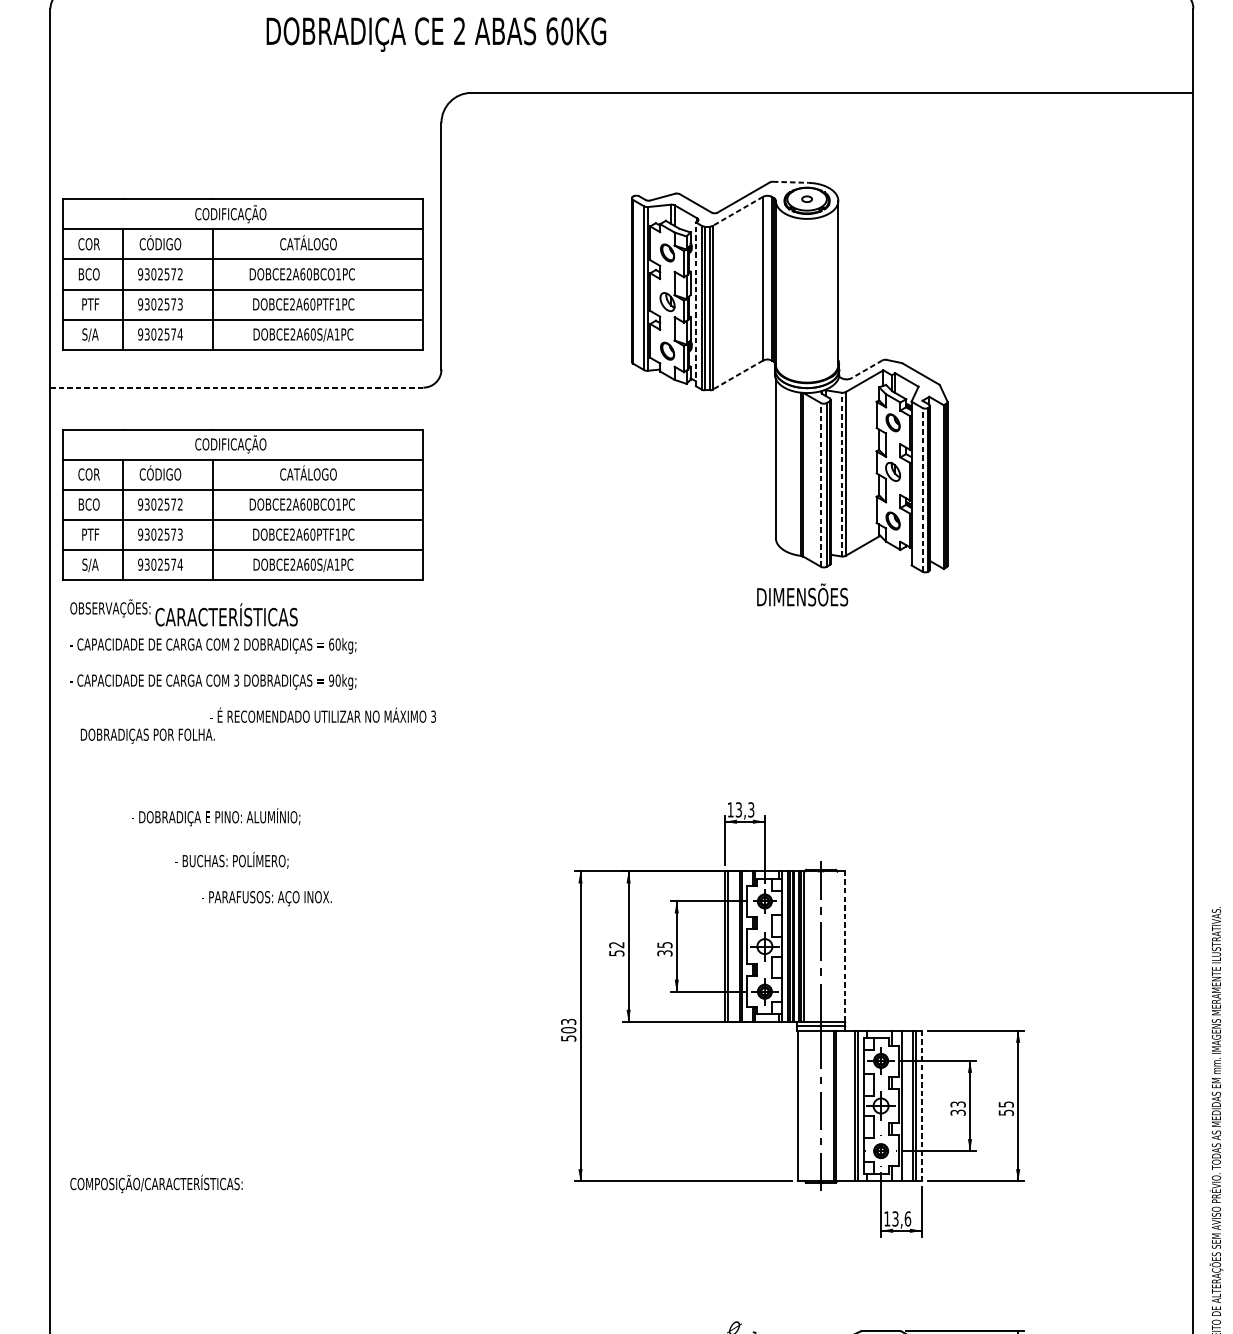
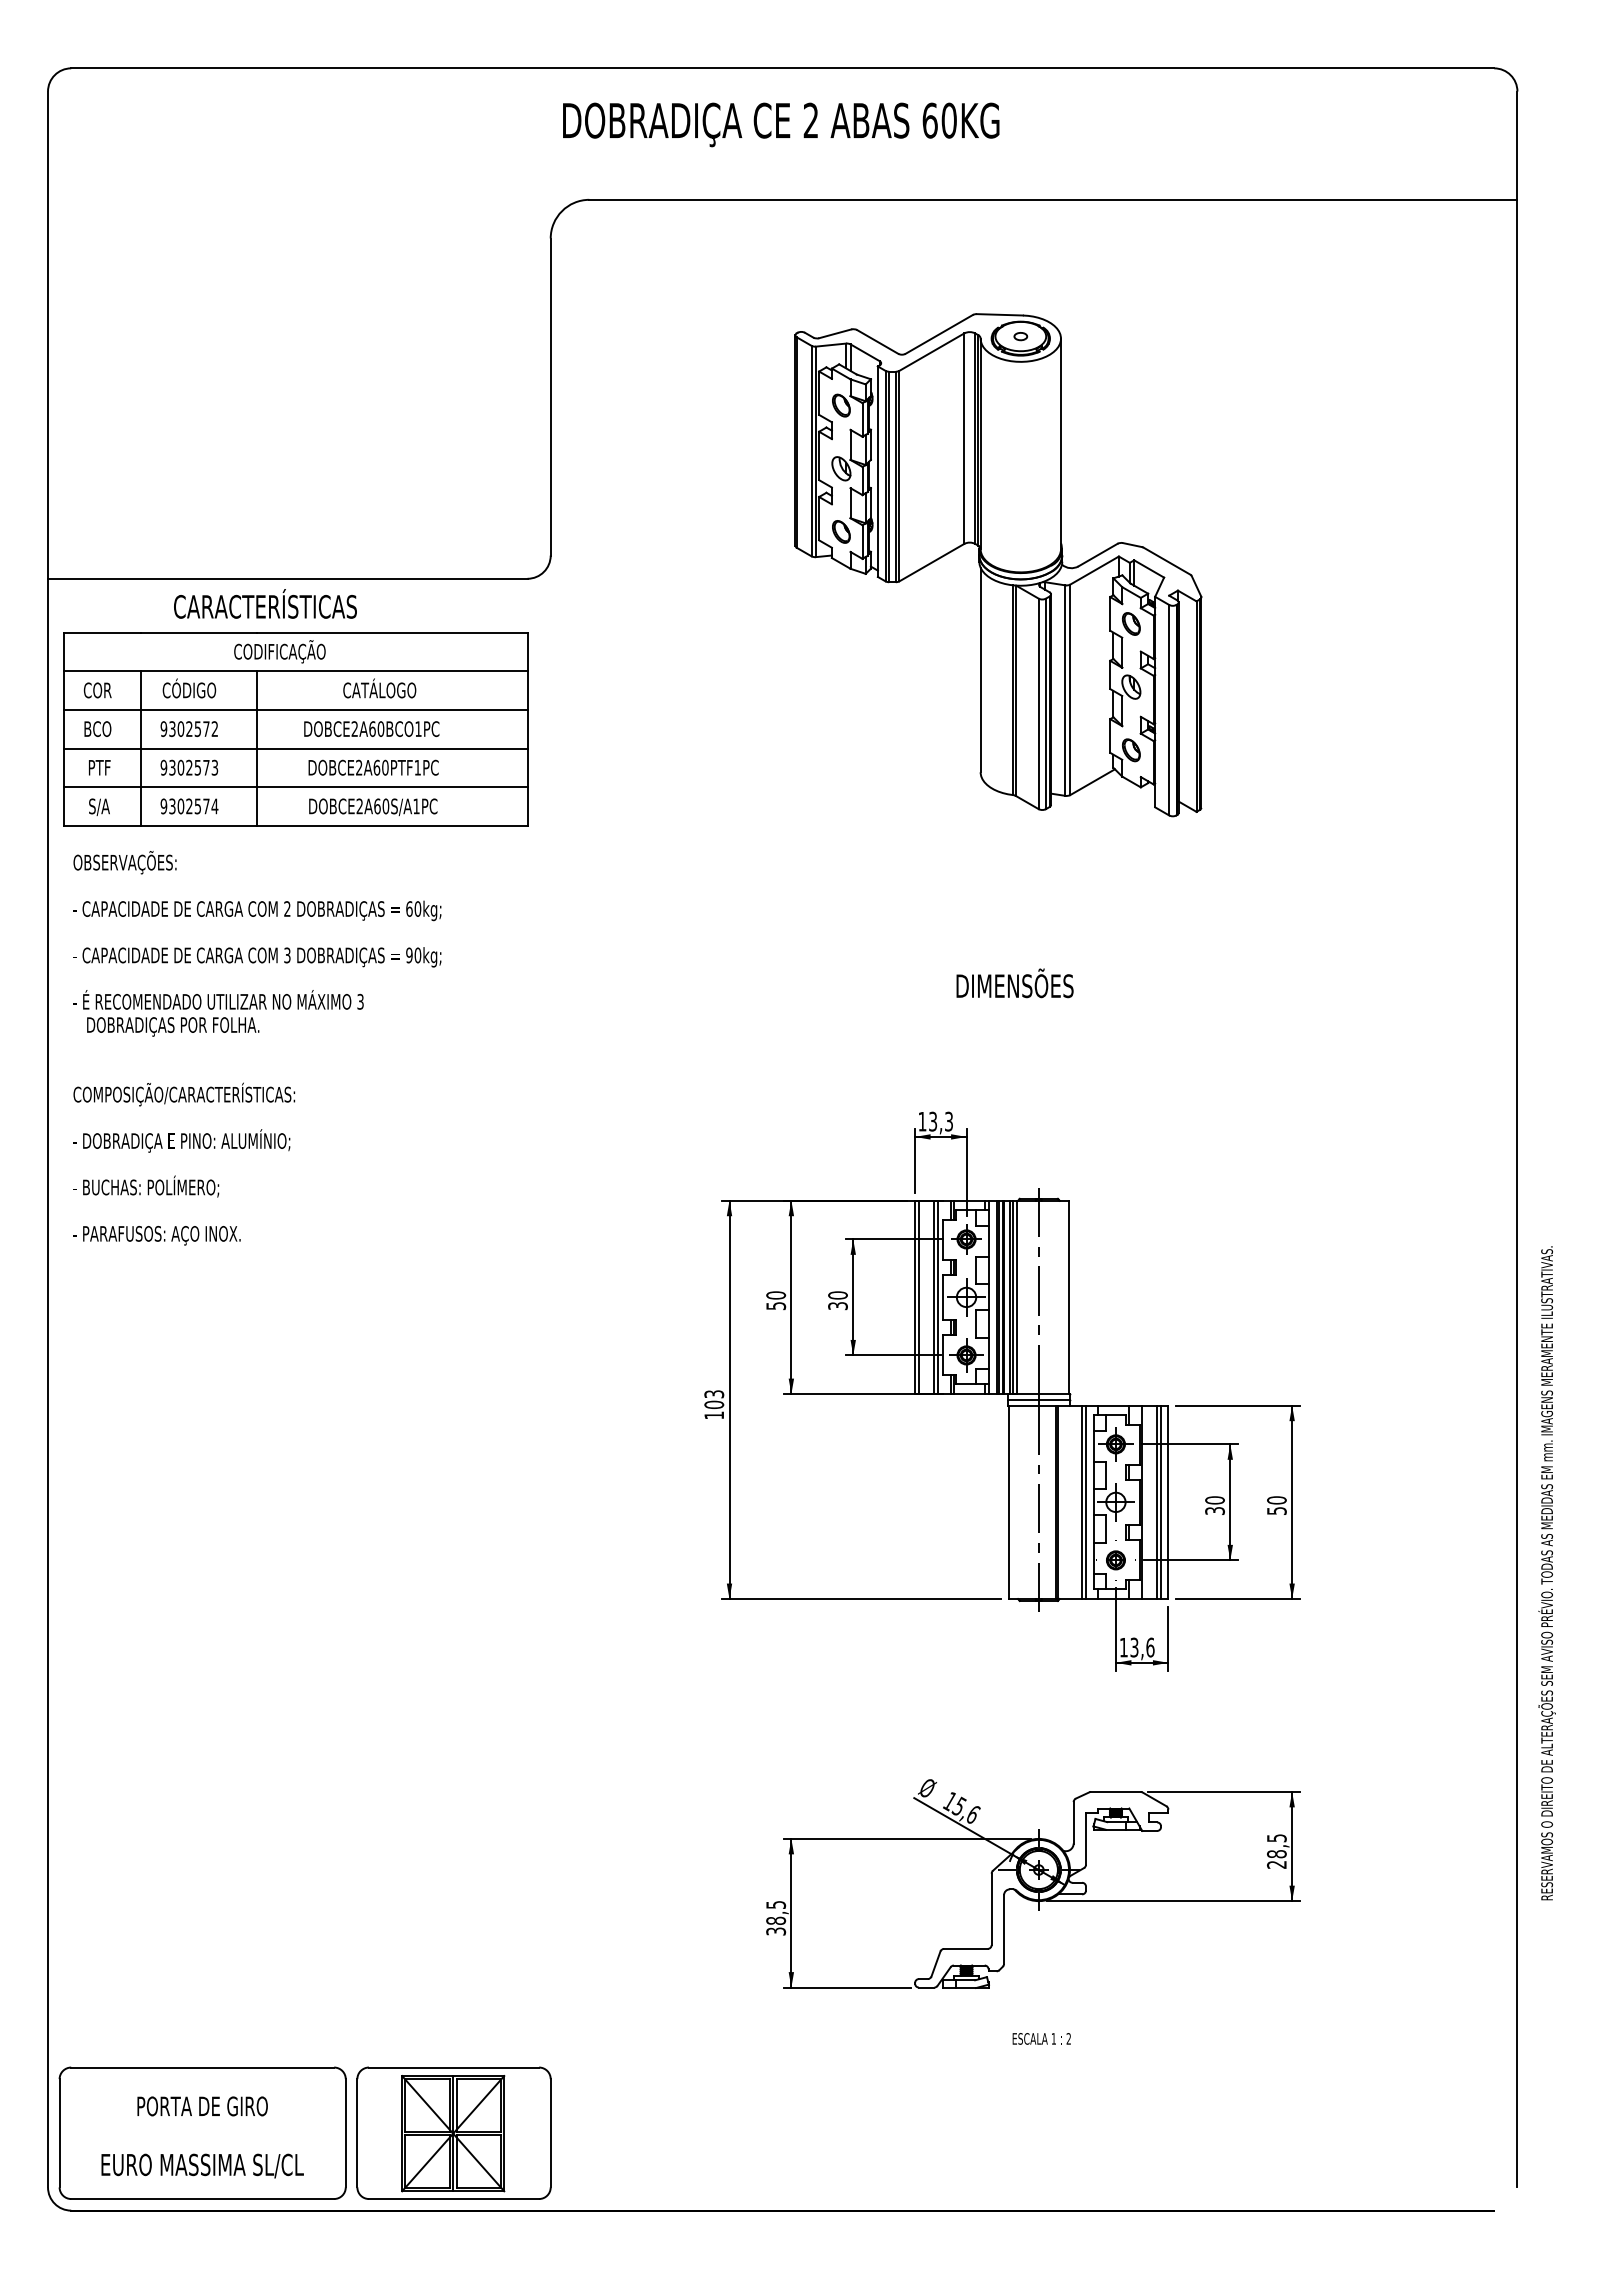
text: (436, 34) -> (781, 124), moved
line: (791, 182) -> (1000, 314), dashed -> solid
line: (737, 211) -> (931, 352), dashed -> solid
part: (242, 274) -> (295, 433), removed
line: (695, 304) -> (877, 471), dashed -> solid
line: (867, 369) -> (1098, 555), dashed -> solid
line: (737, 374) -> (931, 562), dashed -> solid
line: (236, 387) -> (287, 578), dashed -> solid
line: (841, 474) -> (1065, 690), dashed -> solid
line: (820, 484) -> (1038, 703), dashed -> solid
line: (922, 489) -> (1169, 709), dashed -> solid
text: (802, 595) -> (1014, 983), moved
text: (226, 614) -> (265, 603), moved
text: (323, 714) -> (218, 999), moved
text: (215, 816) -> (181, 1140), moved
text: (232, 860) -> (146, 1186), moved
text: (266, 898) -> (156, 1235), moved
text: (617, 945) -> (776, 1295), 52 -> 50
text: (664, 945) -> (837, 1295), 35 -> 30
line: (844, 946) -> (1069, 1297), dashed -> solid
text: (568, 1038) -> (714, 1415), 503 -> 103
text: (957, 1104) -> (1214, 1500), 33 -> 30
text: (1005, 1104) -> (1276, 1500), 55 -> 50
line: (921, 1106) -> (1168, 1502), dashed -> solid
text: (156, 1183) -> (184, 1094), moved

